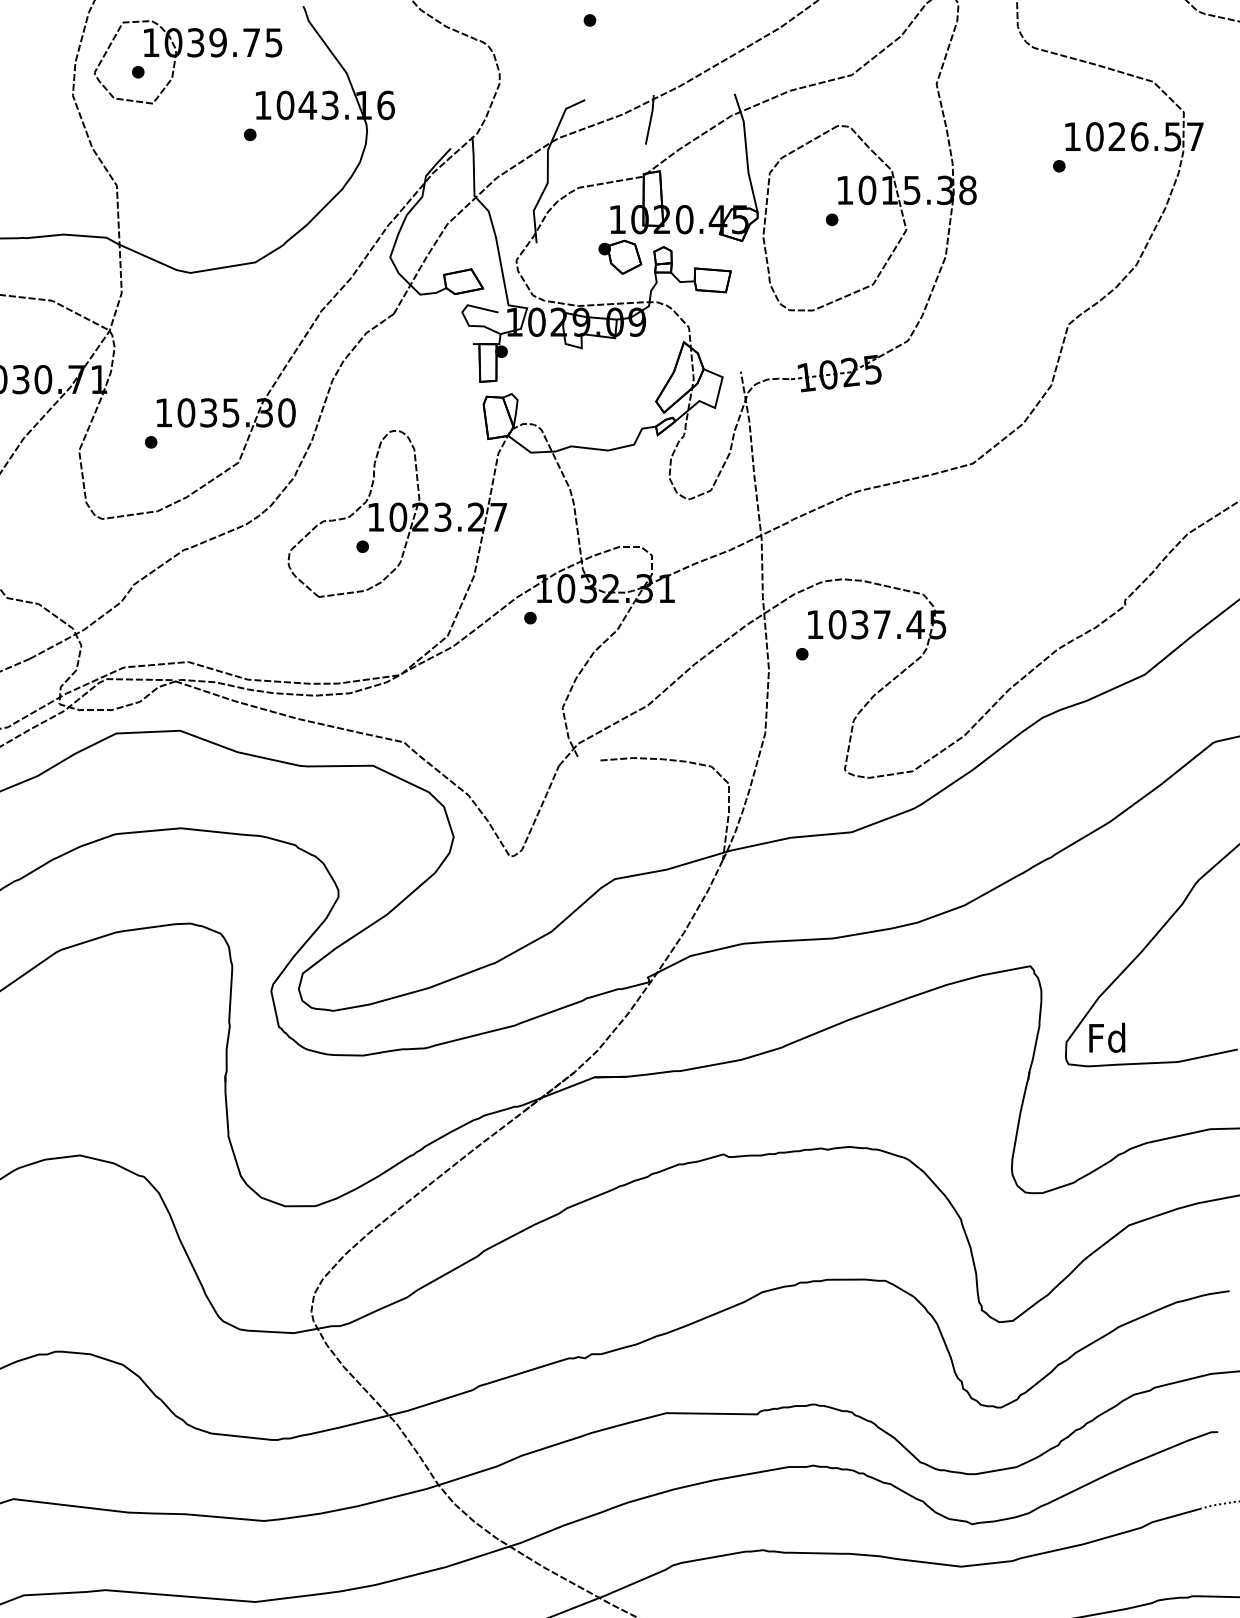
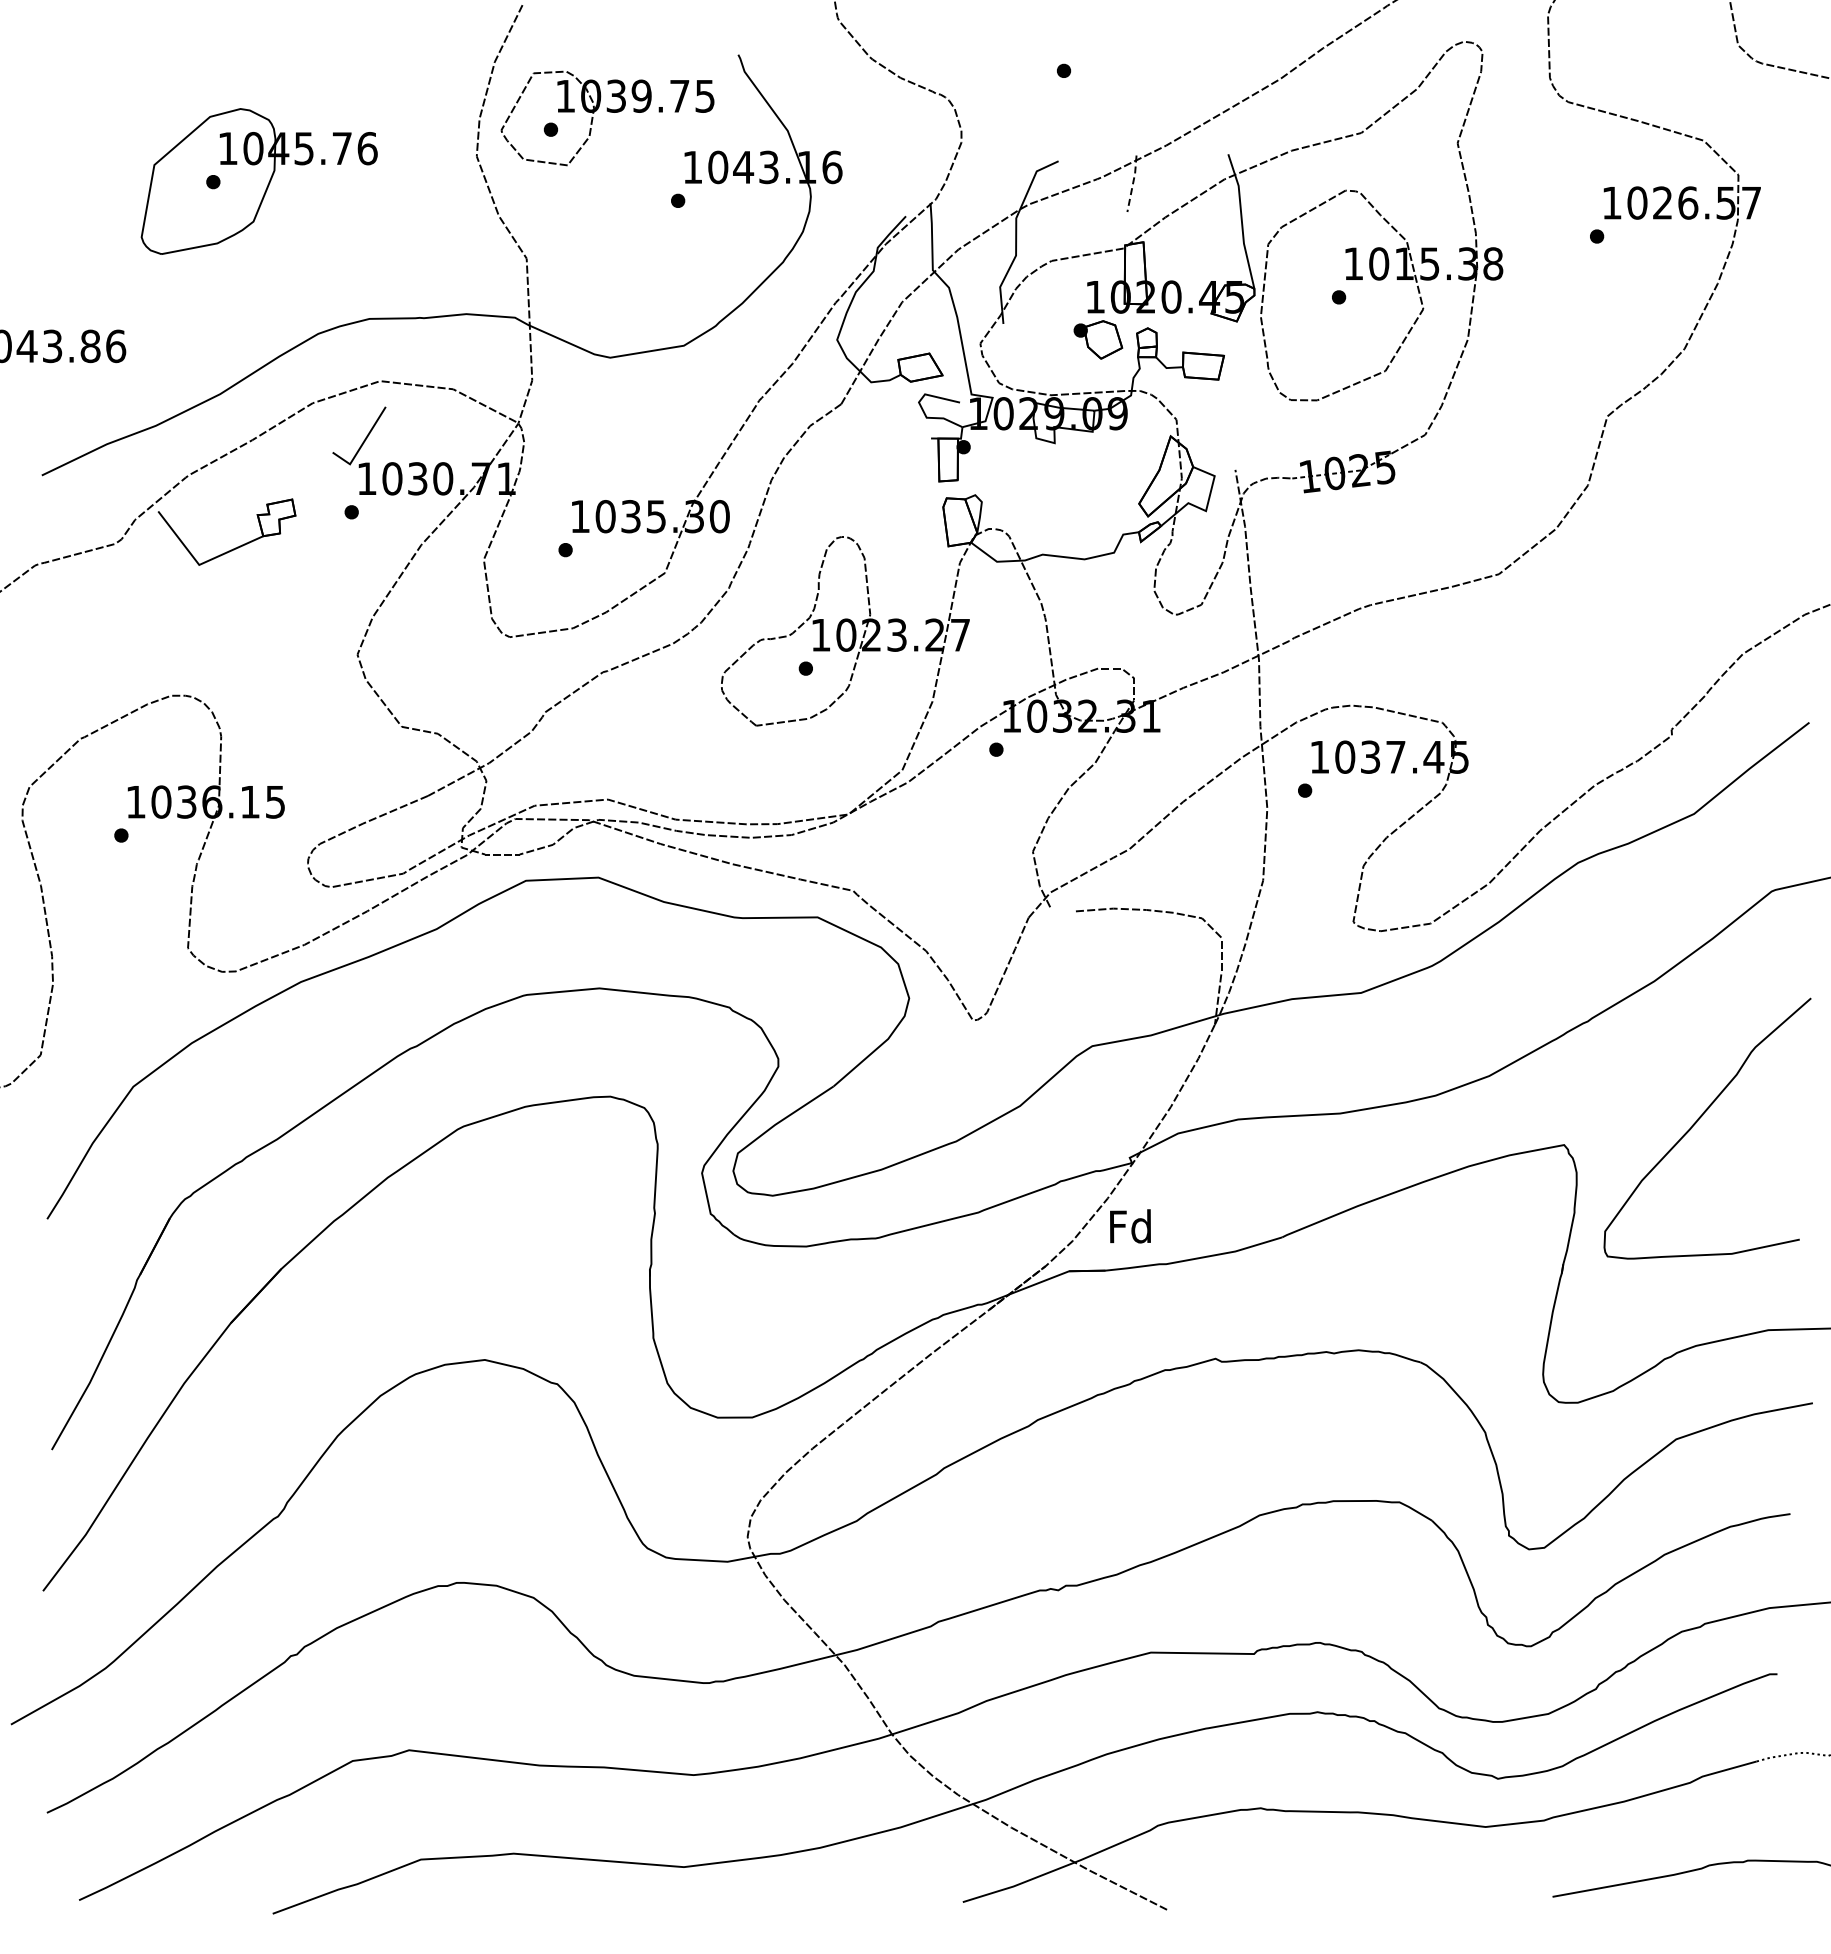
line: (650, 120) -> (1132, 184), solid -> dashed
text: (1107, 1037) -> (1130, 1226), moved

